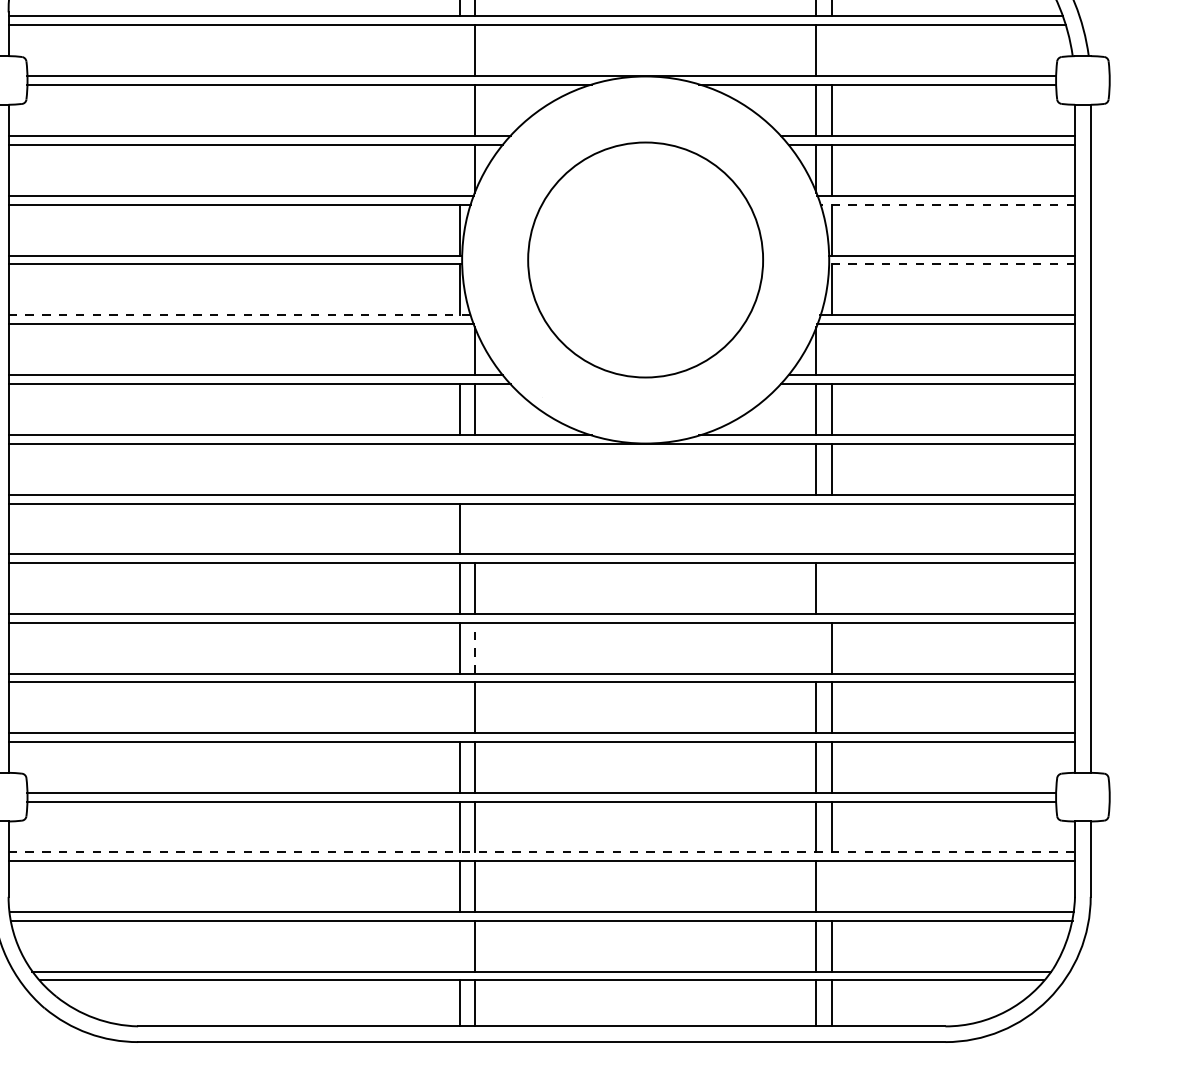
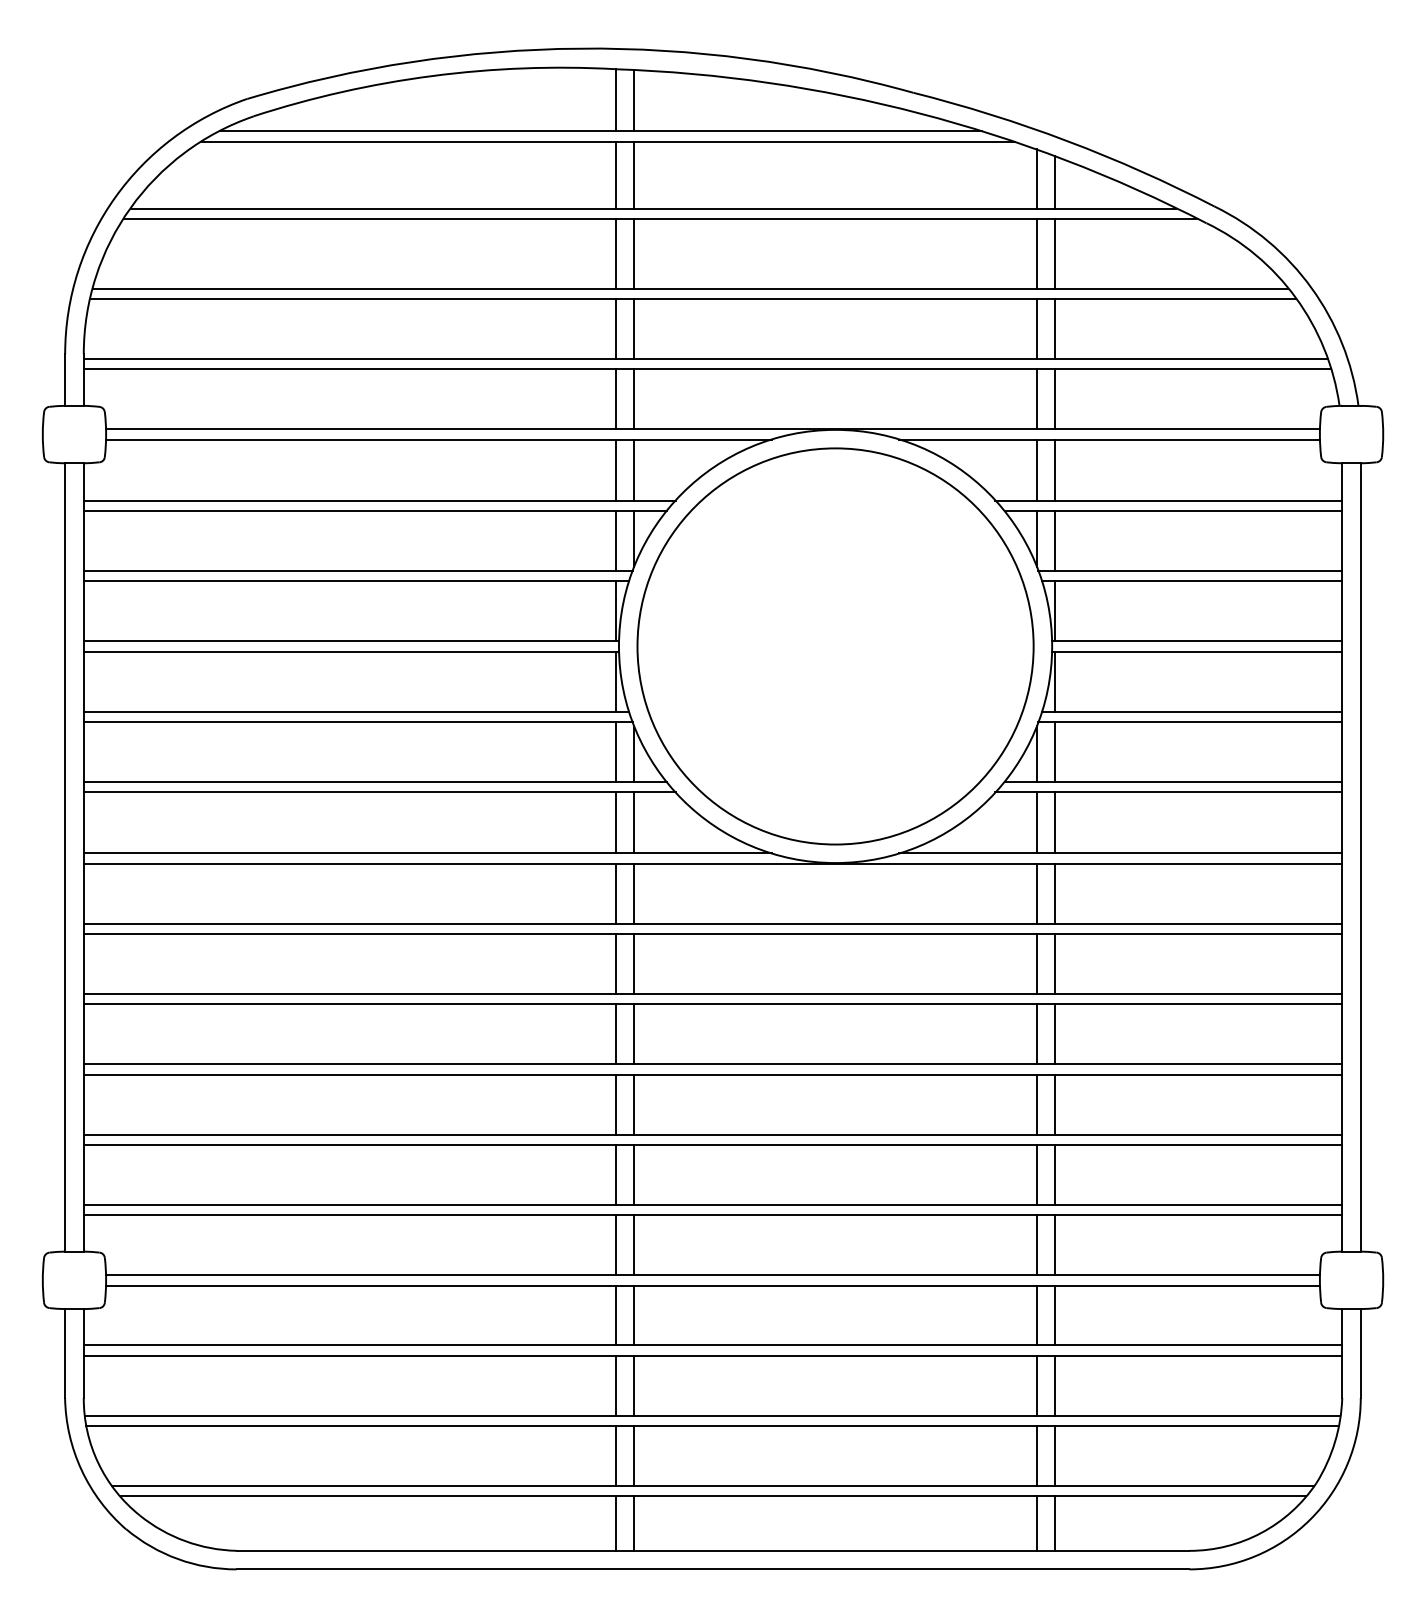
line: (459, 50) -> (615, 399), added
line: (832, 50) -> (1055, 399), added
line: (459, 110) -> (615, 469), added
line: (459, 171) -> (615, 541), added
line: (947, 204) -> (1191, 581), dashed -> solid
circle: (645, 260) -> (835, 646), size x1.43
line: (951, 264) -> (1196, 651), dashed -> solid
line: (239, 315) -> (356, 711), dashed -> solid
line: (459, 349) -> (615, 751), added
line: (832, 349) -> (1055, 751), added
line: (459, 469) -> (615, 893), added
line: (475, 469) -> (634, 893), added
line: (475, 528) -> (634, 963), added
line: (815, 528) -> (1036, 963), added
line: (832, 528) -> (1055, 963), added
line: (832, 588) -> (1055, 1034), added
line: (475, 648) -> (634, 1104), dashed -> solid
line: (815, 648) -> (1036, 1104), added
line: (459, 707) -> (615, 1174), added
line: (542, 852) -> (713, 1345), dashed -> solid
line: (832, 886) -> (1055, 1385), added
line: (459, 946) -> (615, 1456), added

